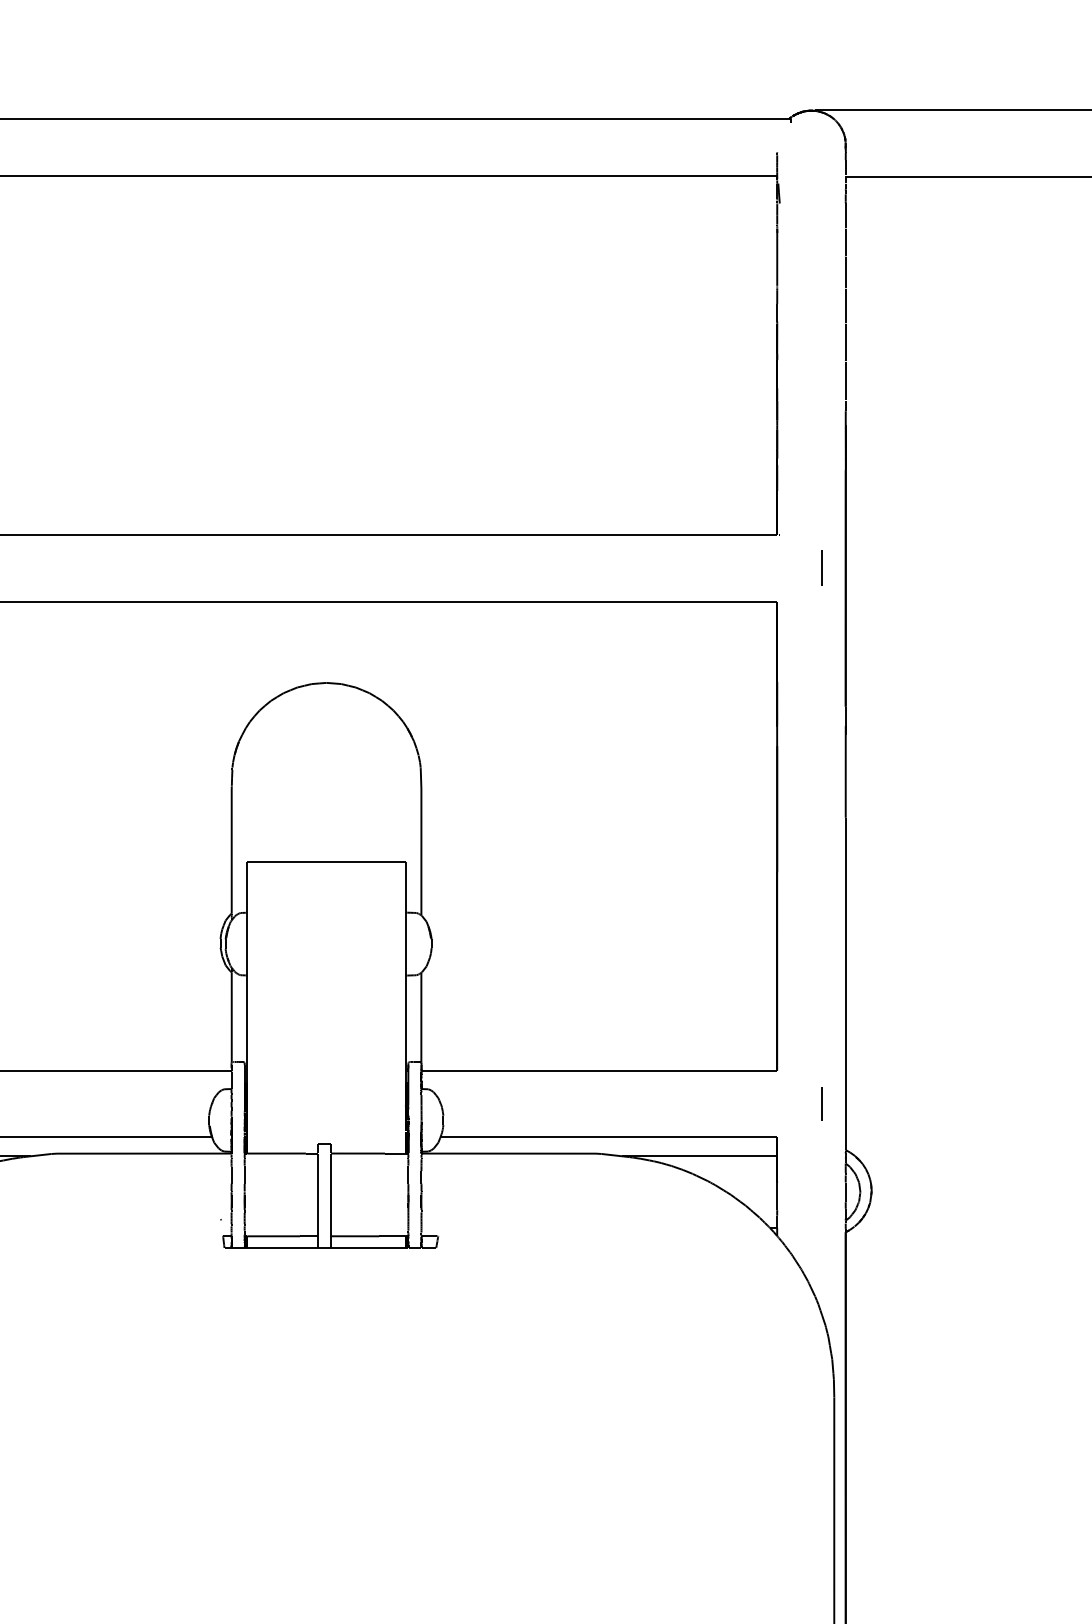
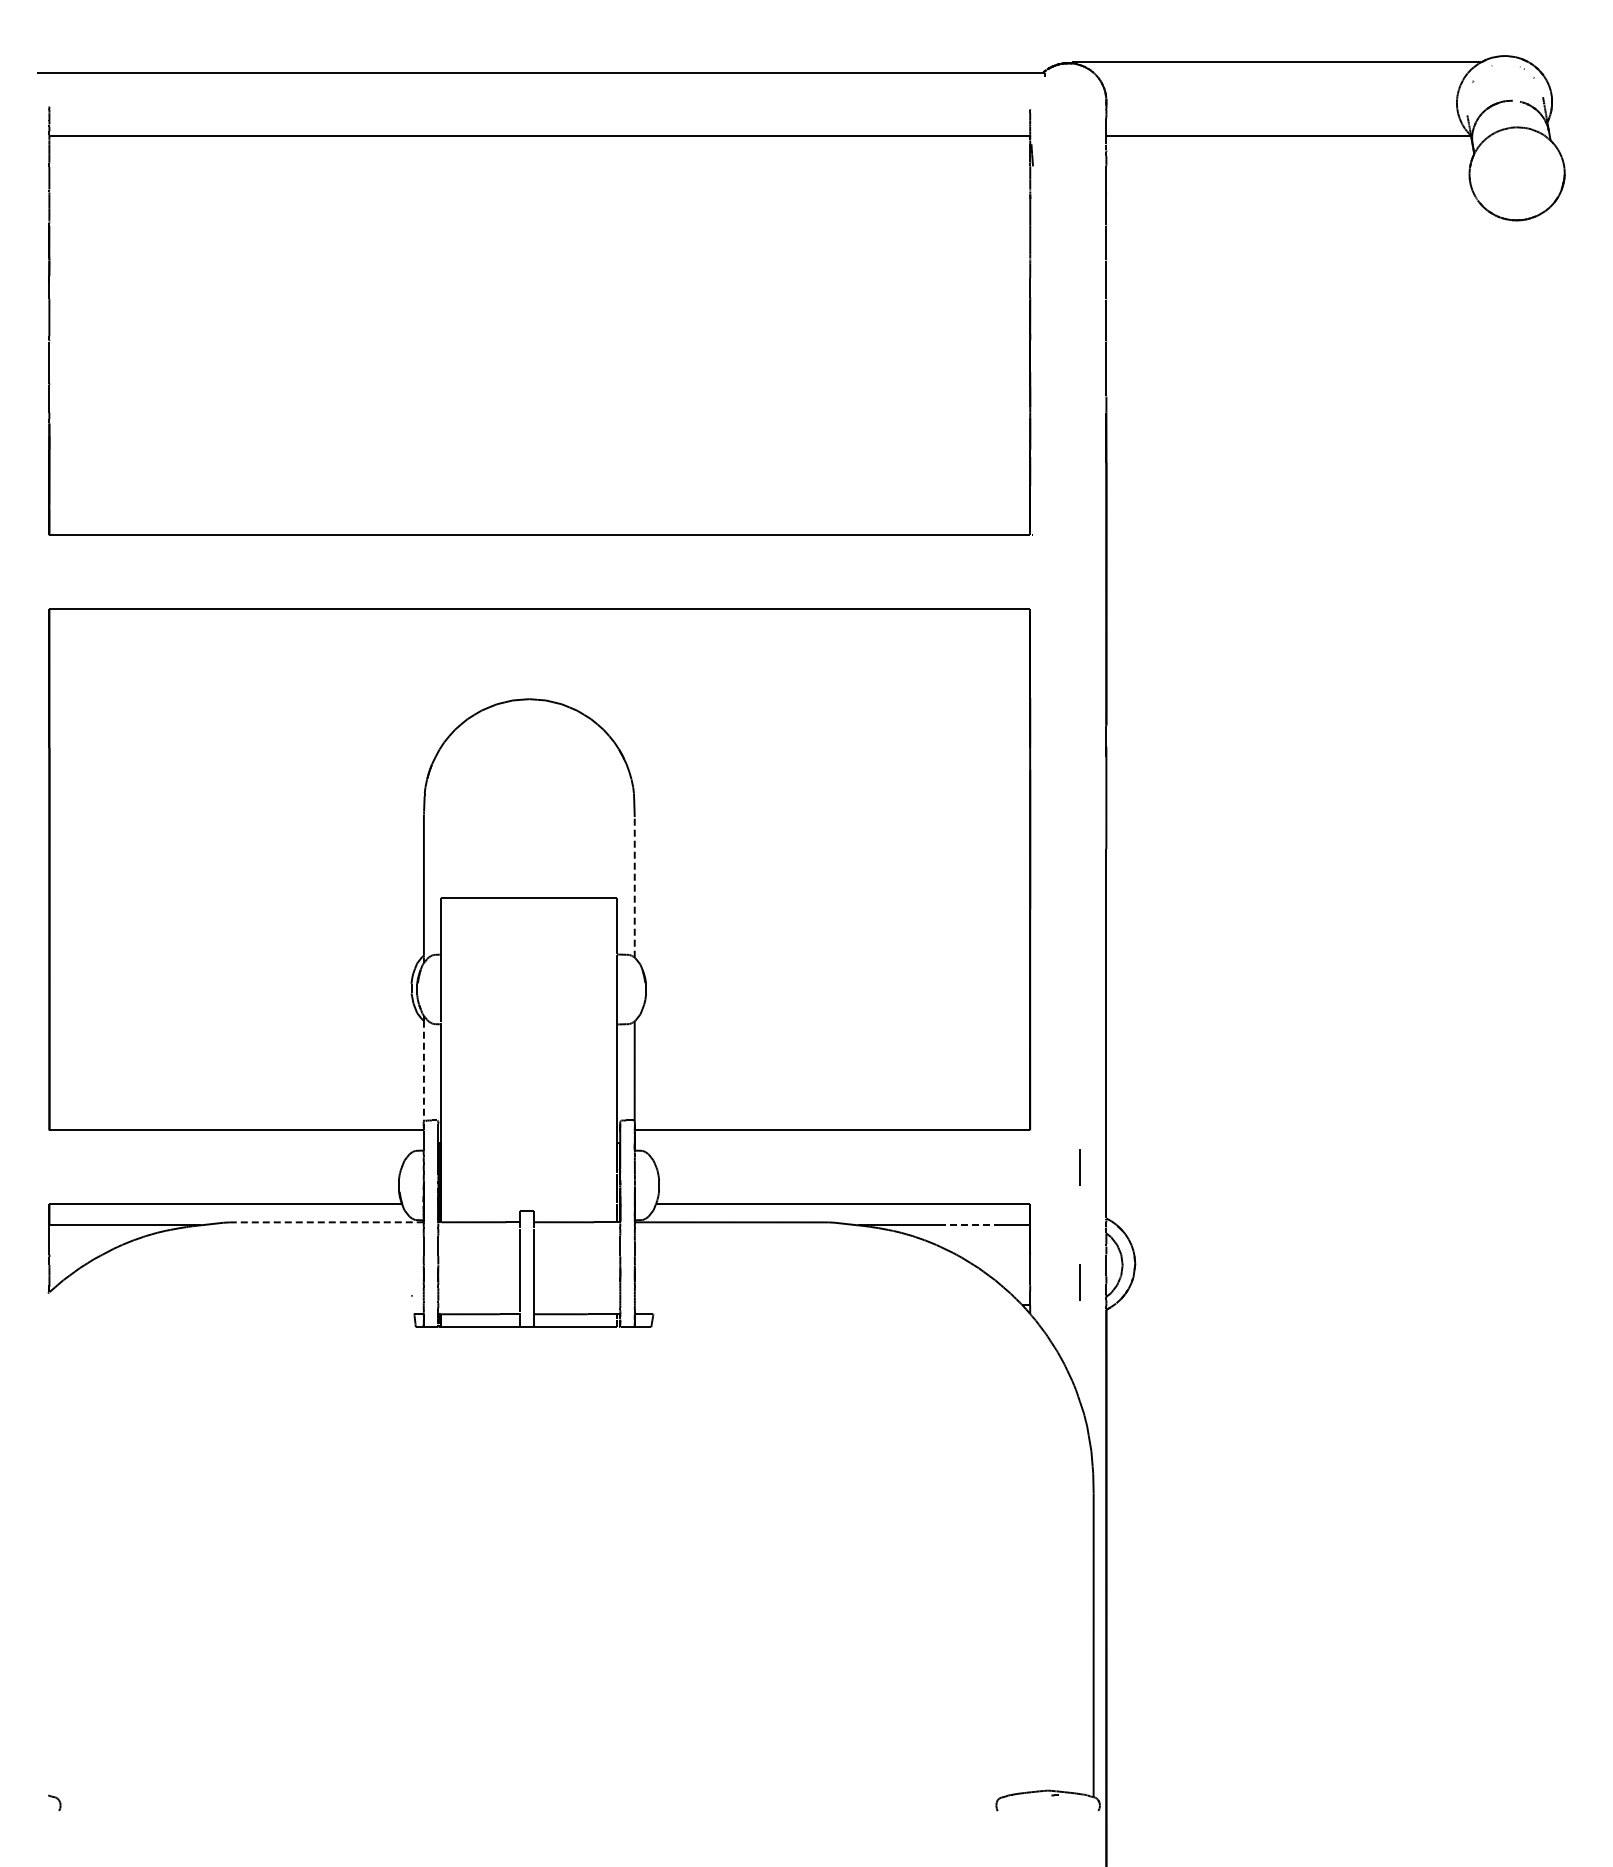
line: (821, 568) -> (1079, 571), removed
line: (421, 851) -> (634, 886), solid -> dashed
line: (231, 1017) -> (423, 1071), solid -> dashed
line: (144, 1153) -> (326, 1222), solid -> dashed
line: (721, 1156) -> (968, 1225), solid -> dashed
line: (821, 1207) -> (1079, 1282), added

